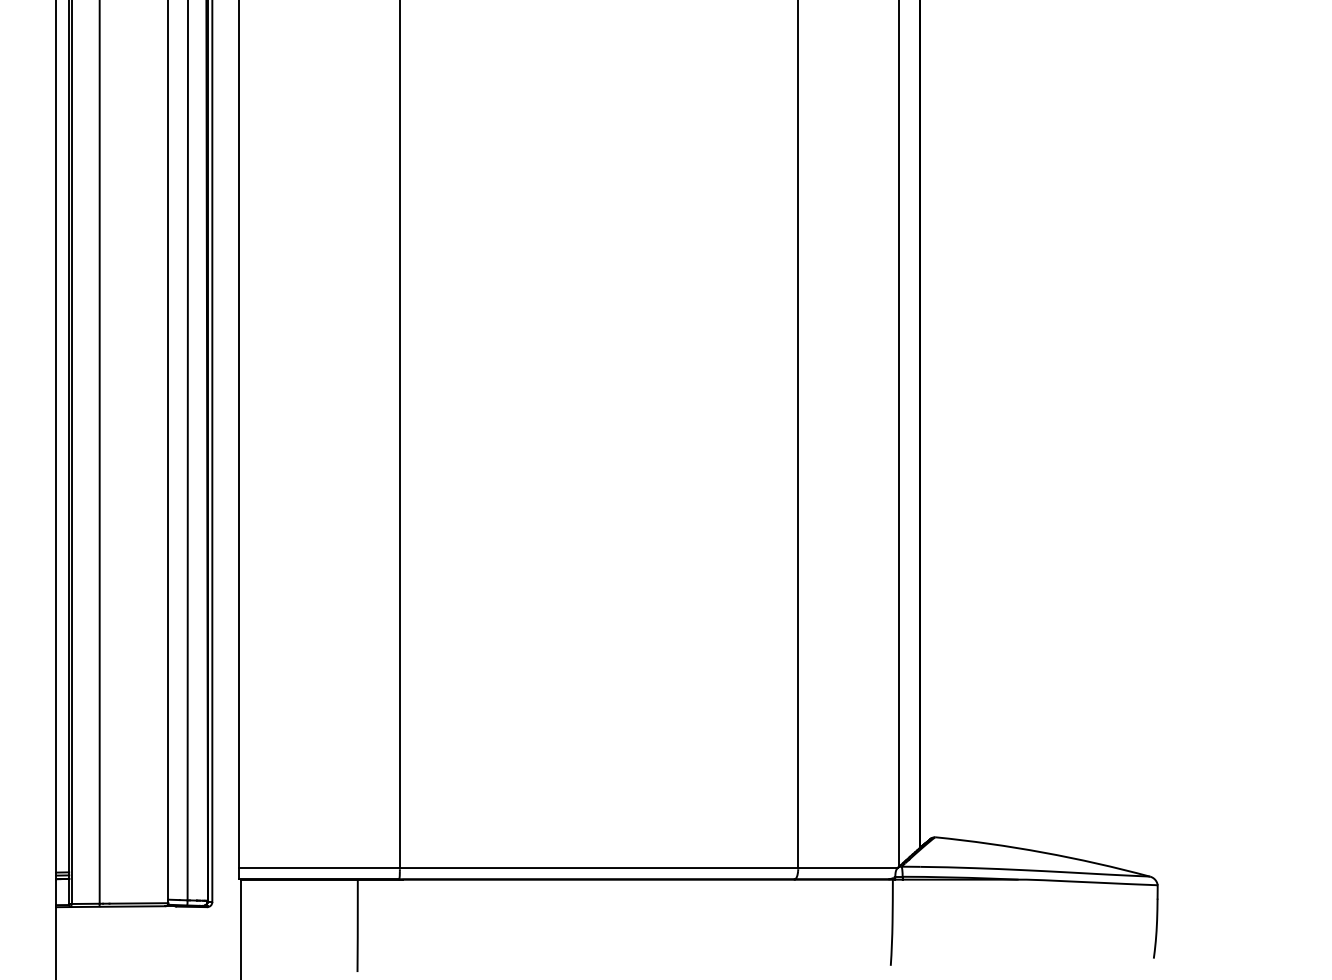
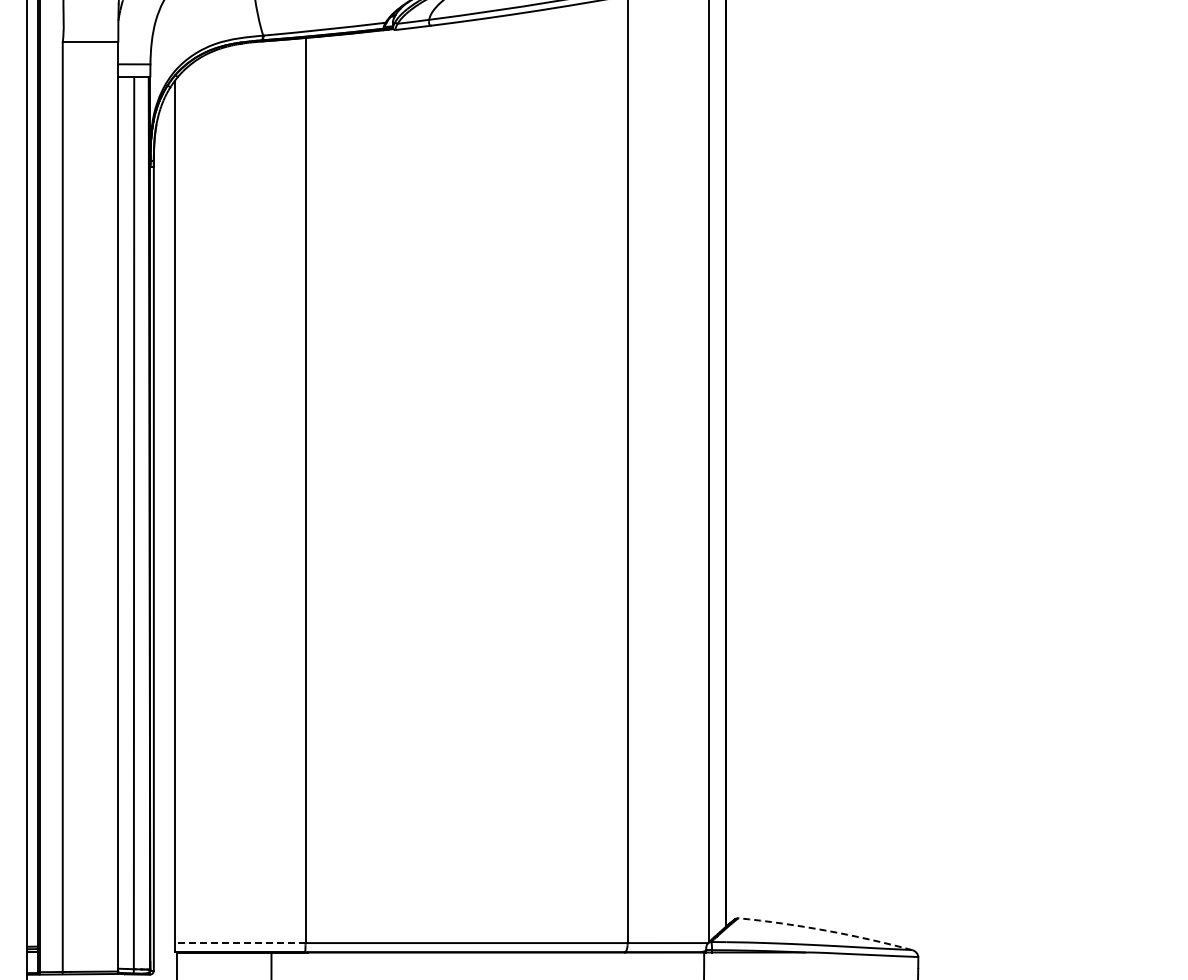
arc: (1044, 852) -> (826, 930), solid -> dashed
line: (318, 868) -> (239, 943), solid -> dashed

